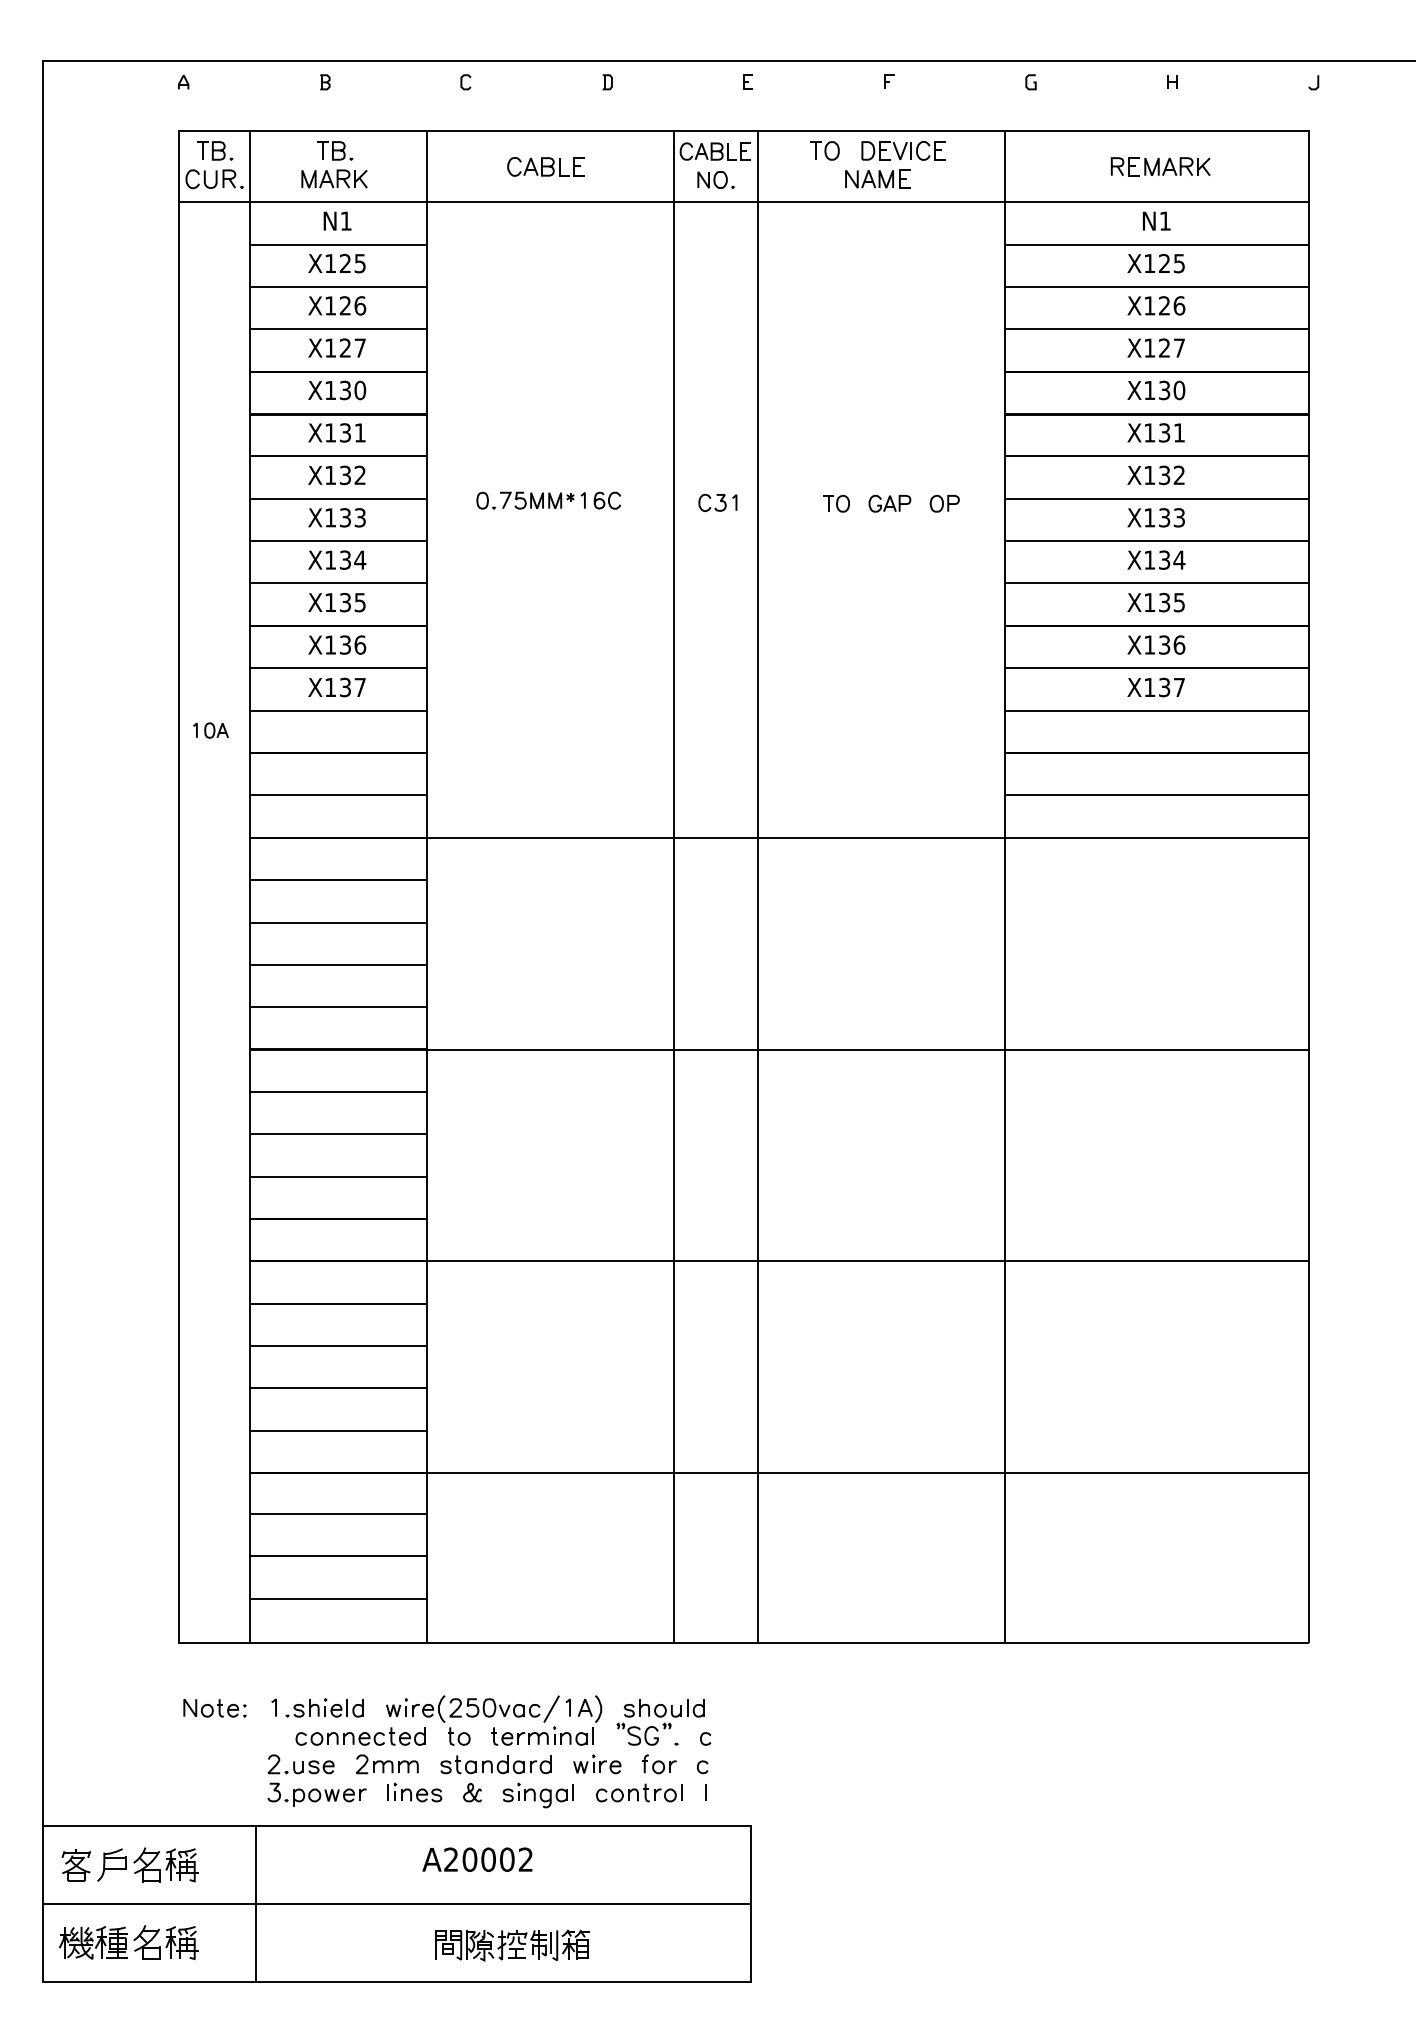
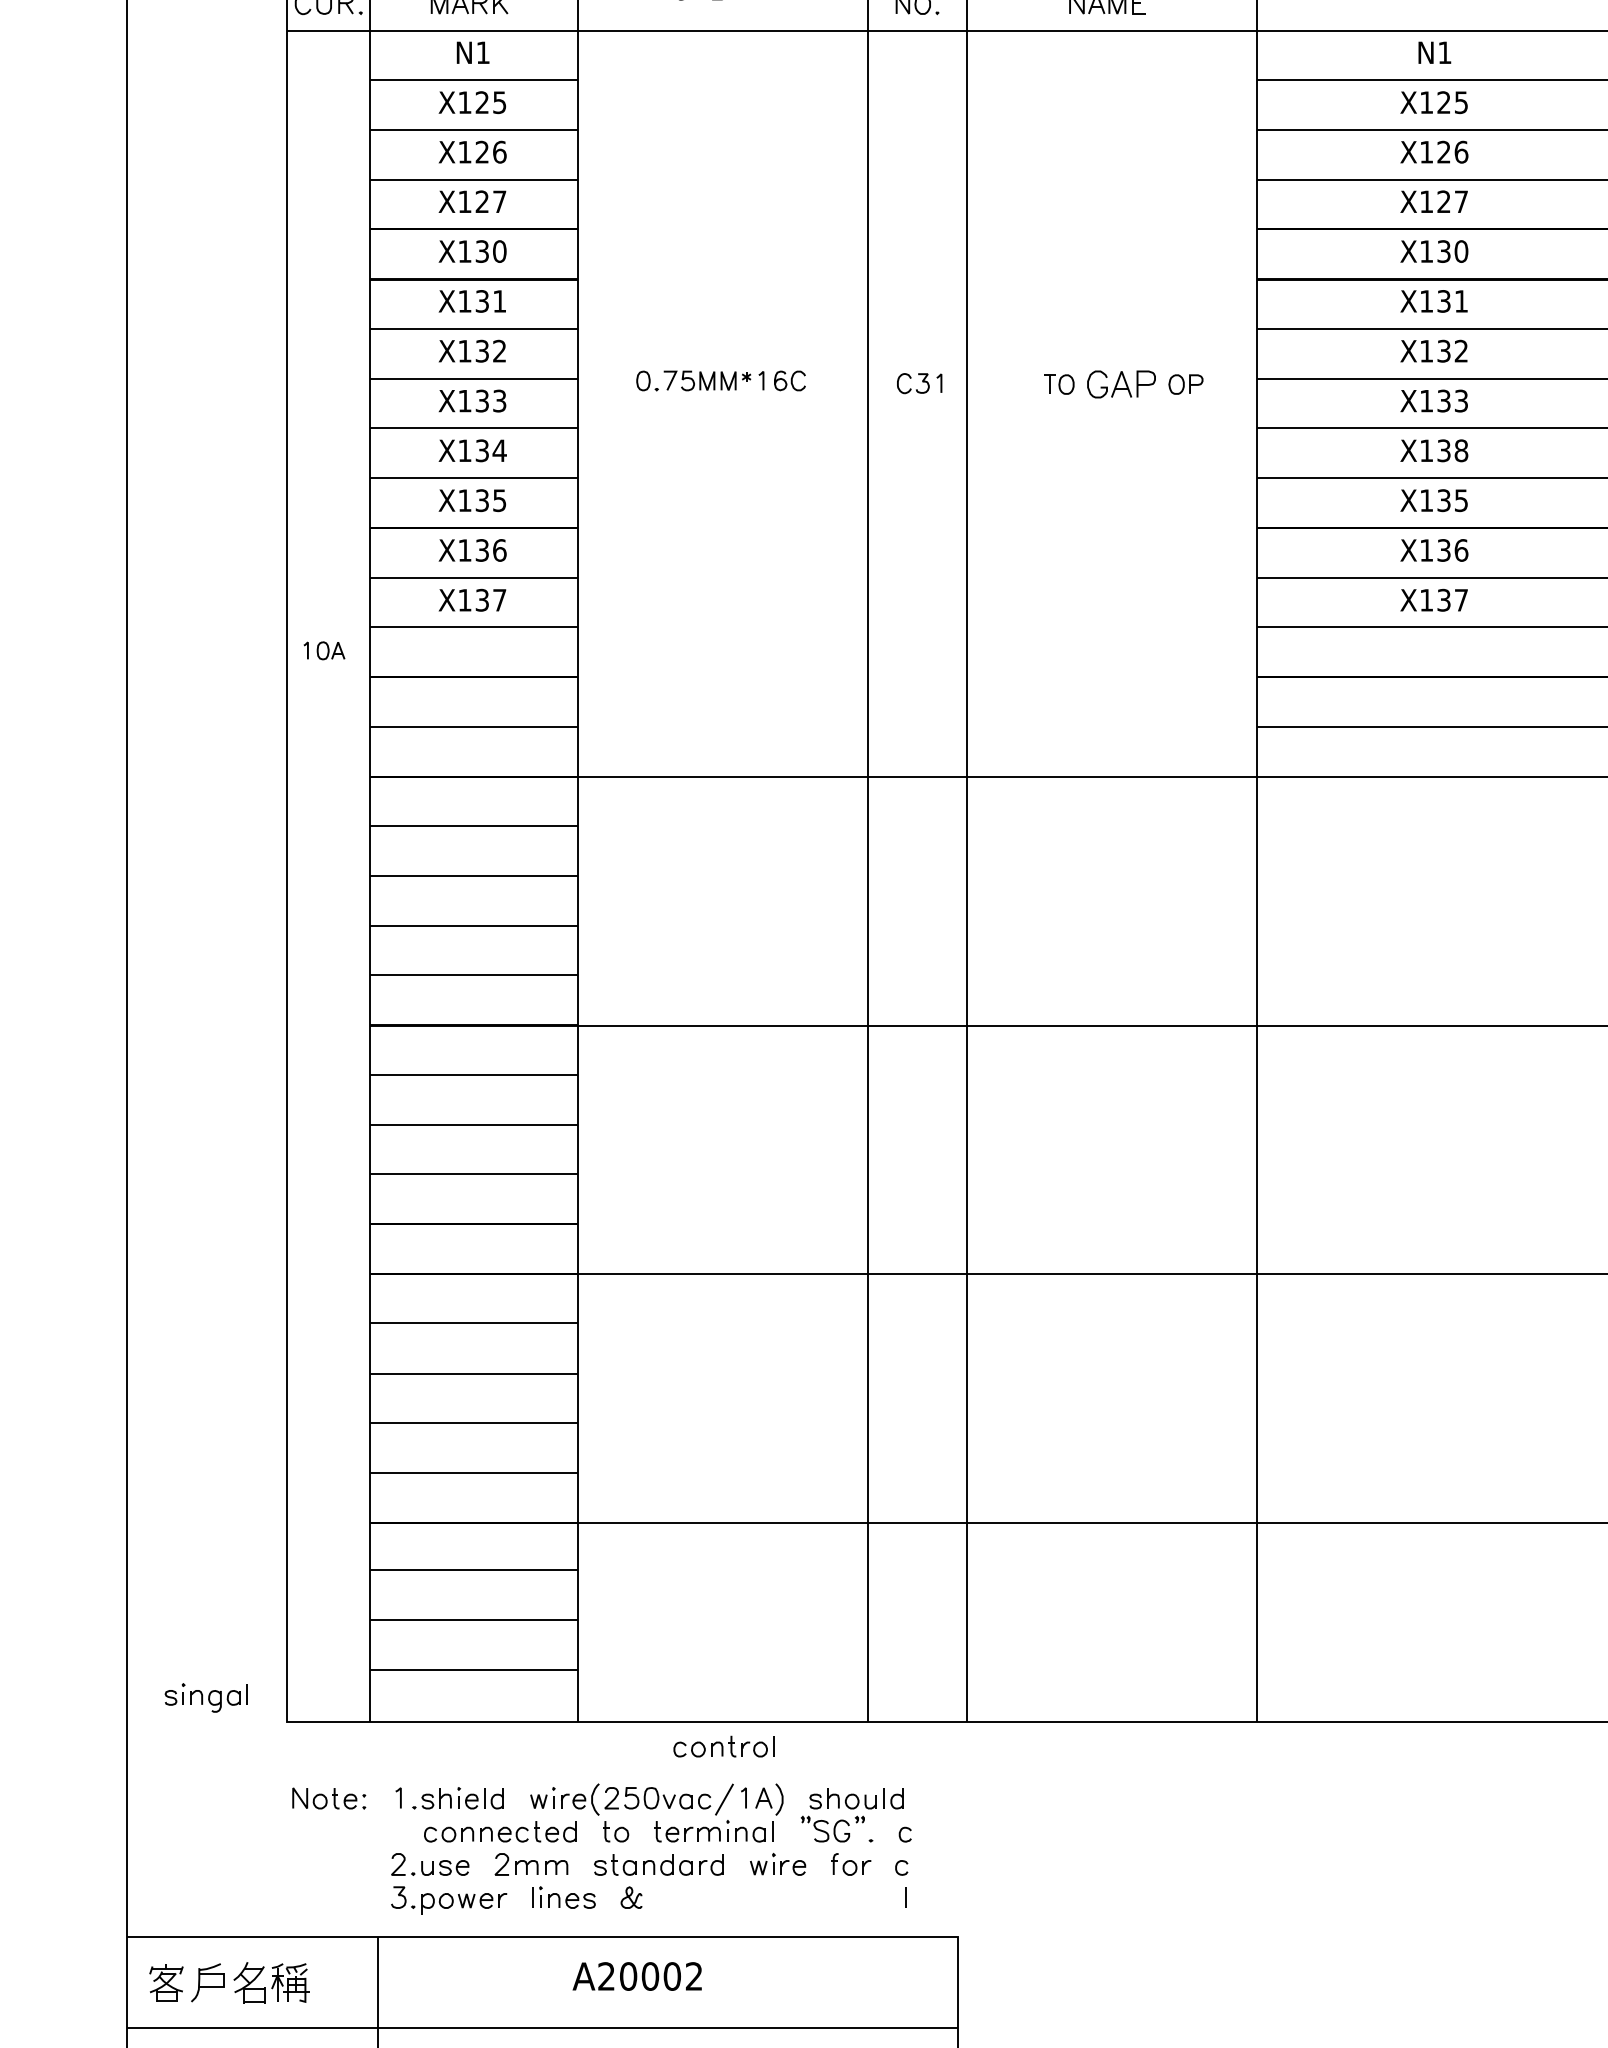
part: (889, 503) -> (1121, 384), size x1.4
text: (1179, 559) -> (1461, 450), X134 -> X138
part: (639, 1792) -> (724, 1746), moved
part: (537, 1795) -> (205, 1697), moved

